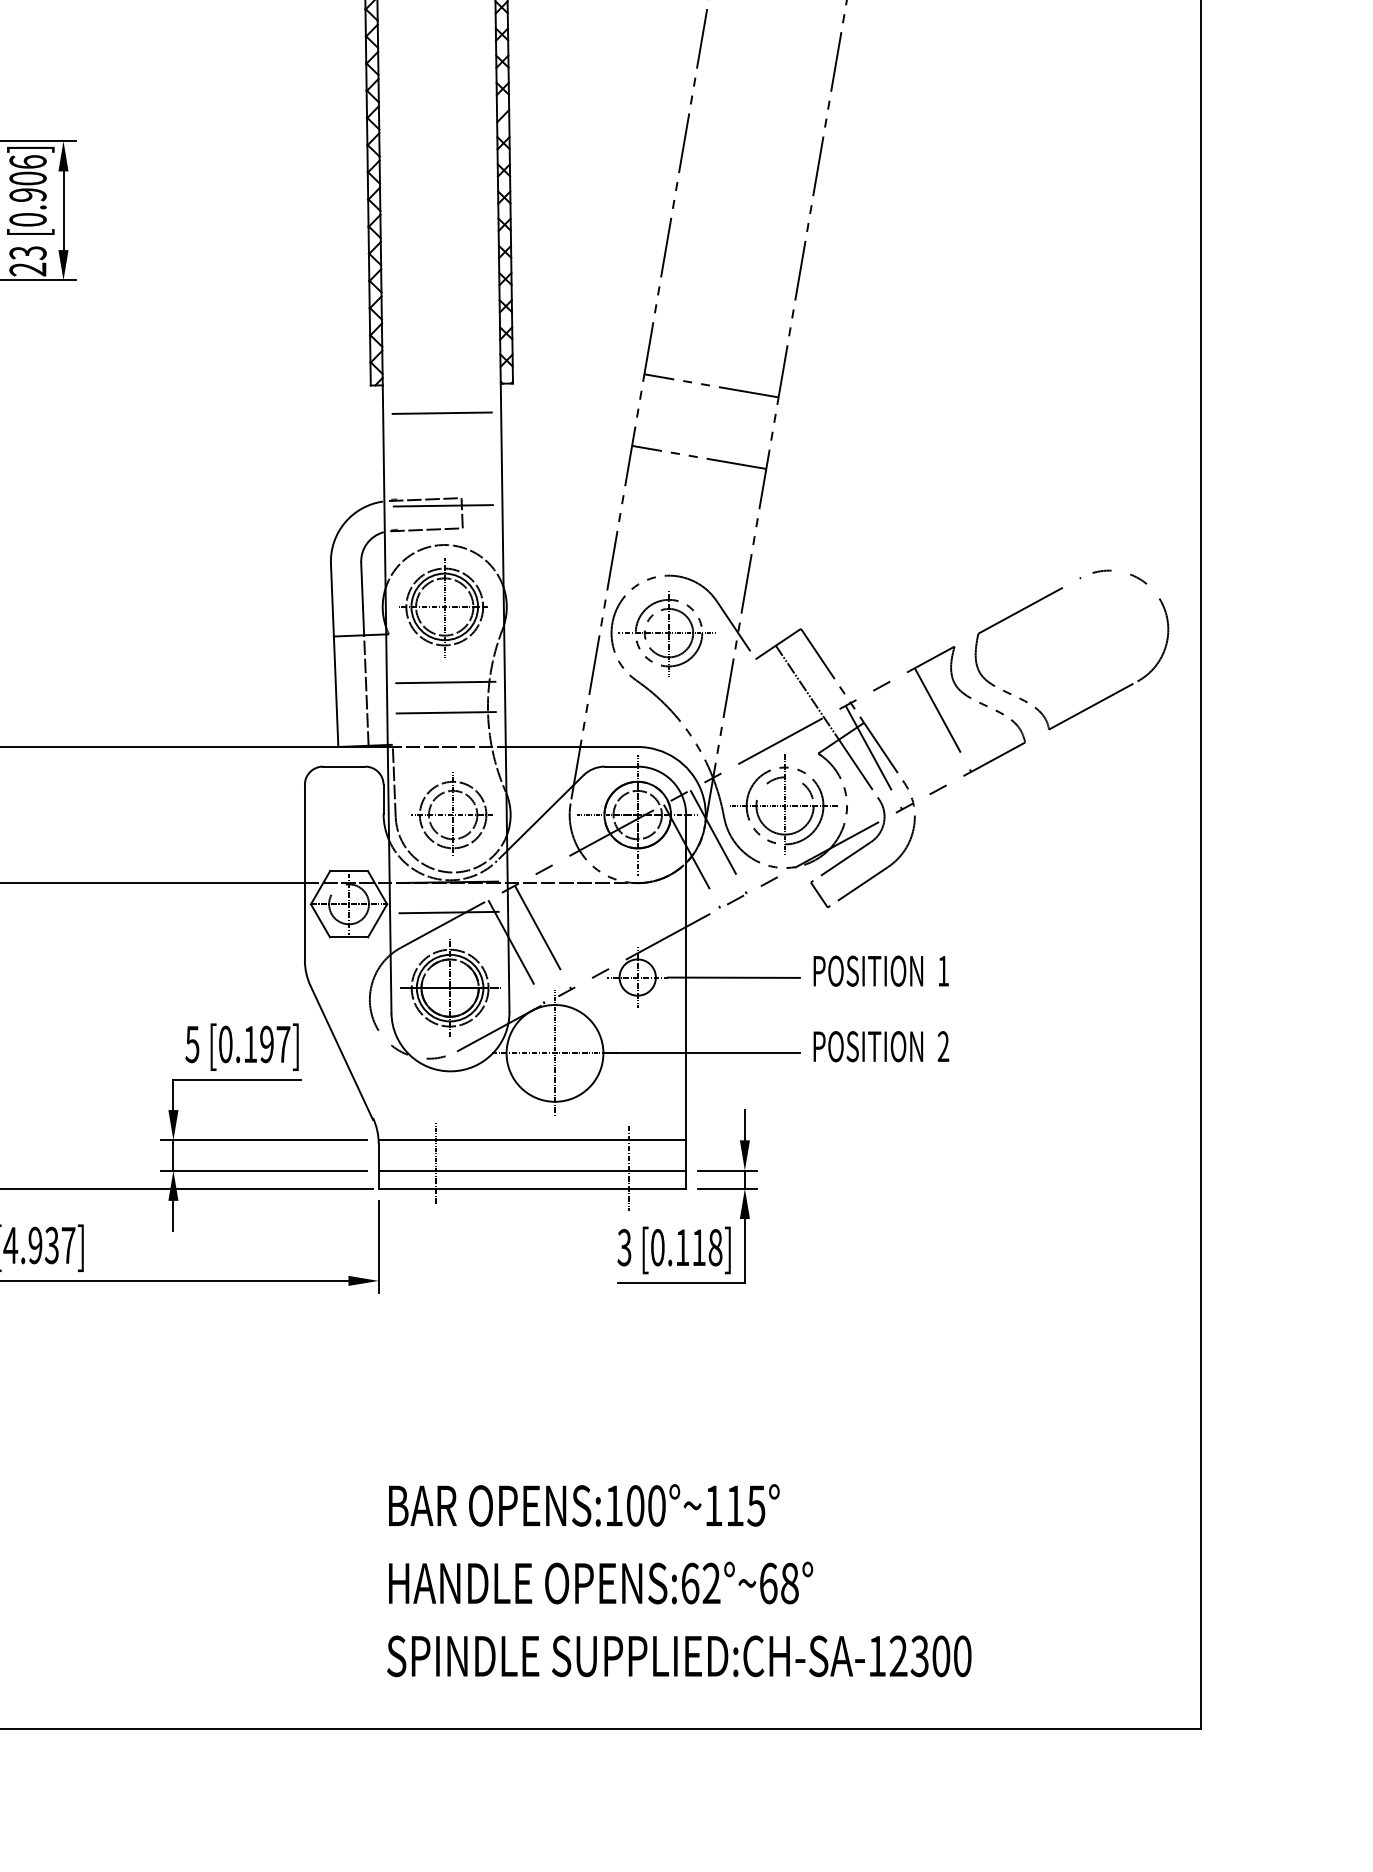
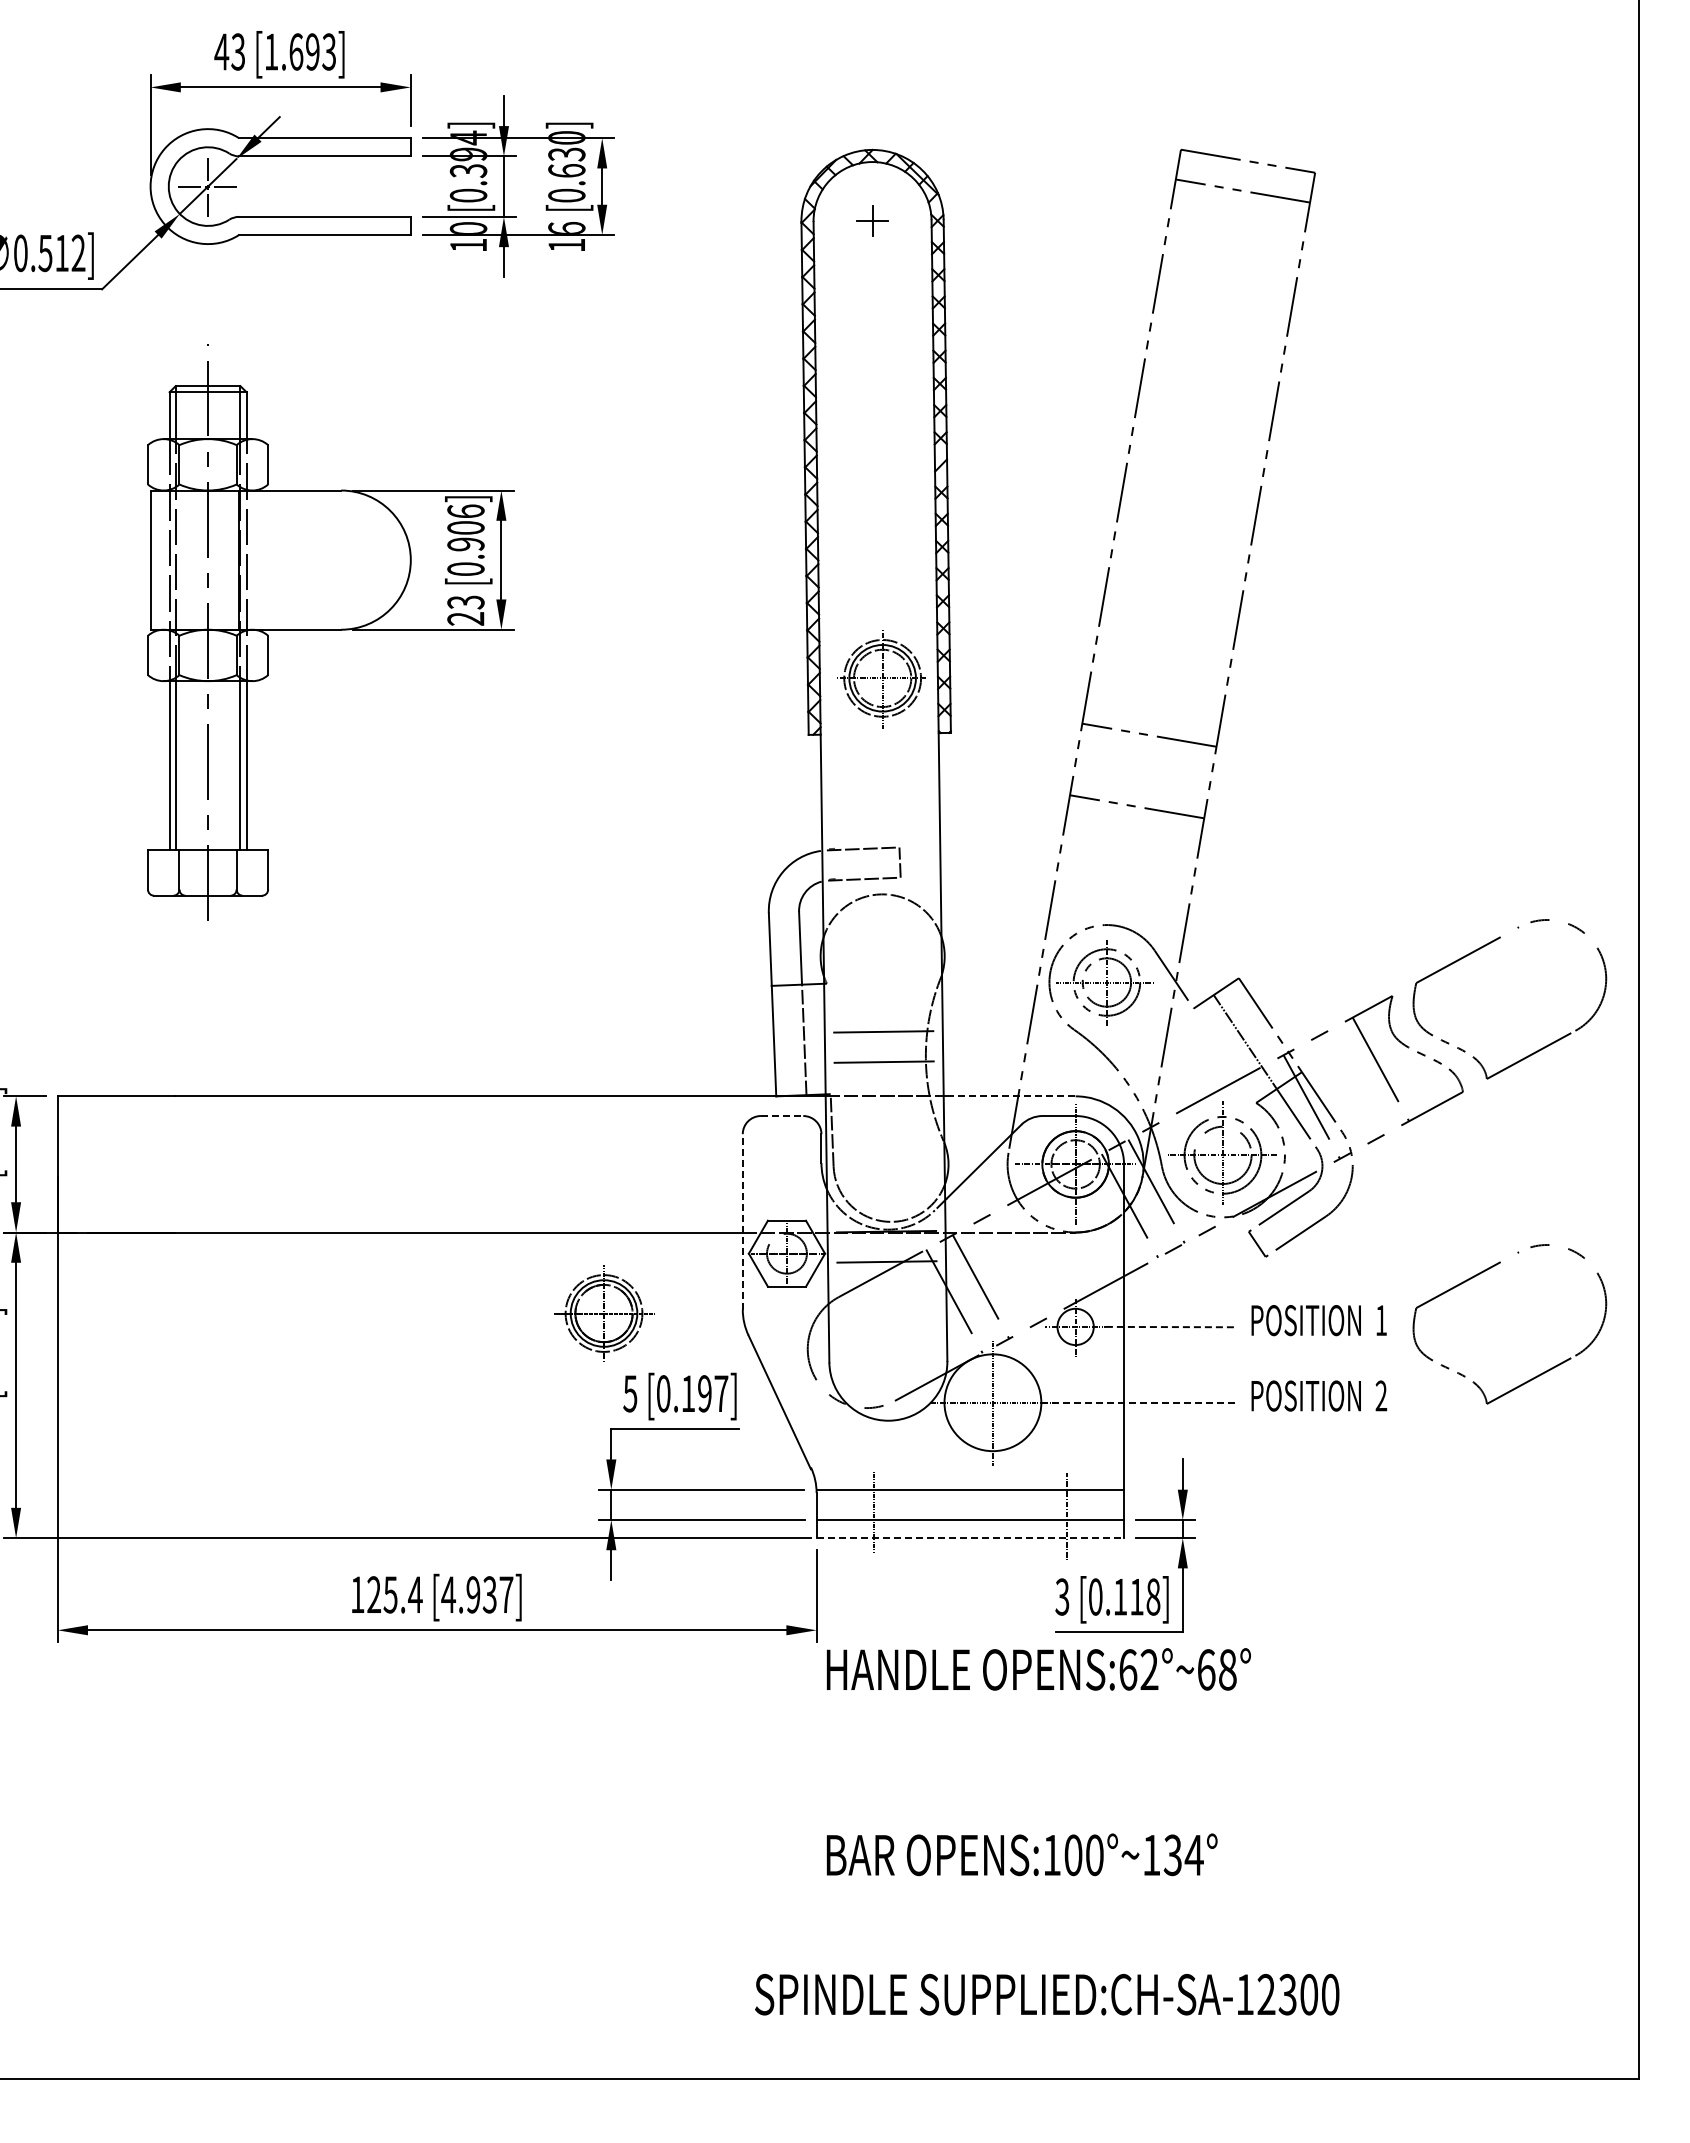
line: (441, 413) -> (879, 762), removed
line: (442, 505) -> (880, 854), removed
part: (443, 608) -> (881, 679), moved
line: (573, 747) -> (1011, 1096), solid -> dashed
line: (344, 767) -> (782, 1116), solid -> dashed
part: (451, 814) -> (889, 1163), removed
line: (304, 872) -> (742, 1221), solid -> dashed
part: (1044, 924) -> (1482, 1273), added
line: (733, 978) -> (1171, 1327), solid -> dashed
part: (450, 988) -> (604, 1313), moved
line: (702, 1053) -> (1140, 1402), solid -> dashed
line: (532, 1189) -> (970, 1538), solid -> dashed
text: (745, 1506) -> (1183, 1855), OPENS:100°~115° -> OPENS:100°~134°
text: (600, 1583) -> (1038, 1669), moved
text: (679, 1656) -> (1047, 1994), moved

